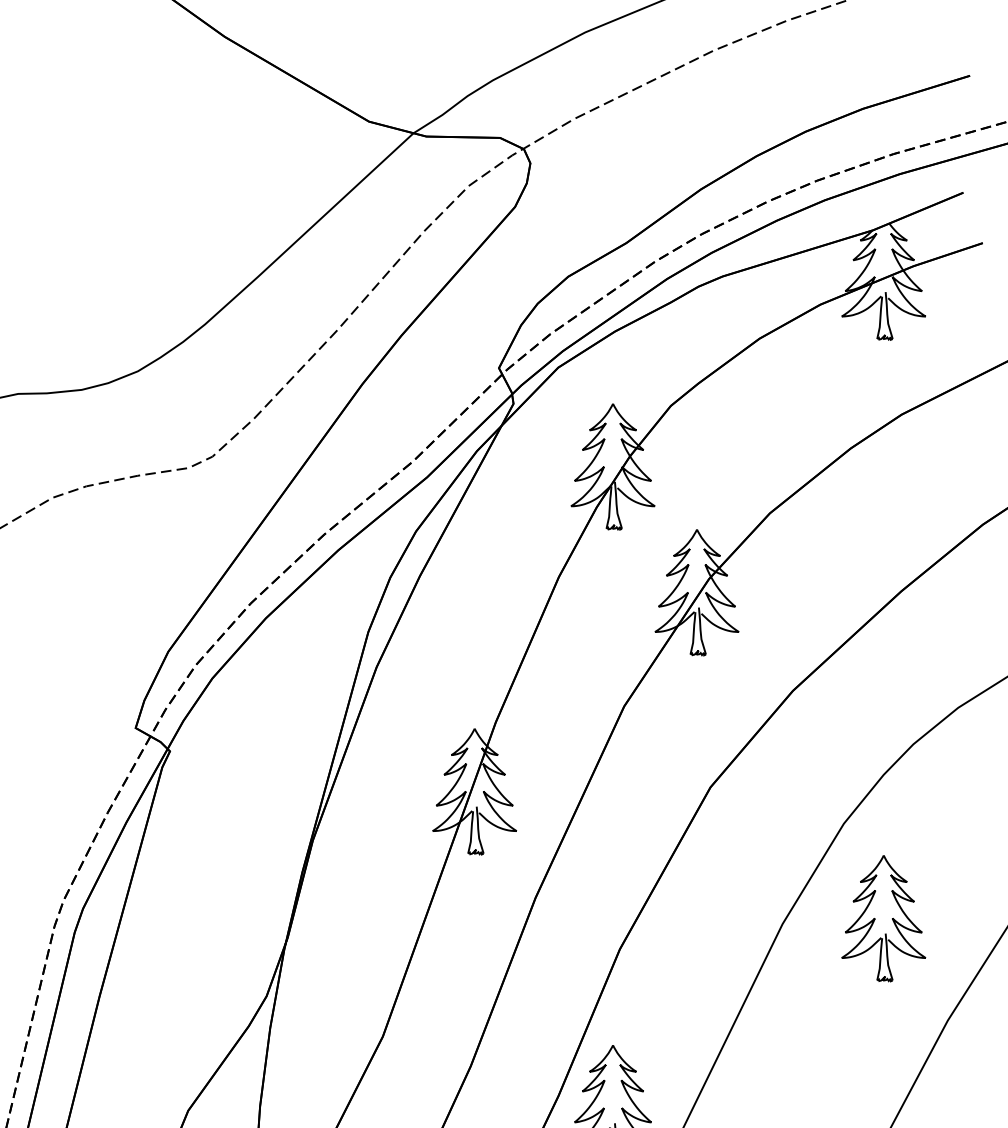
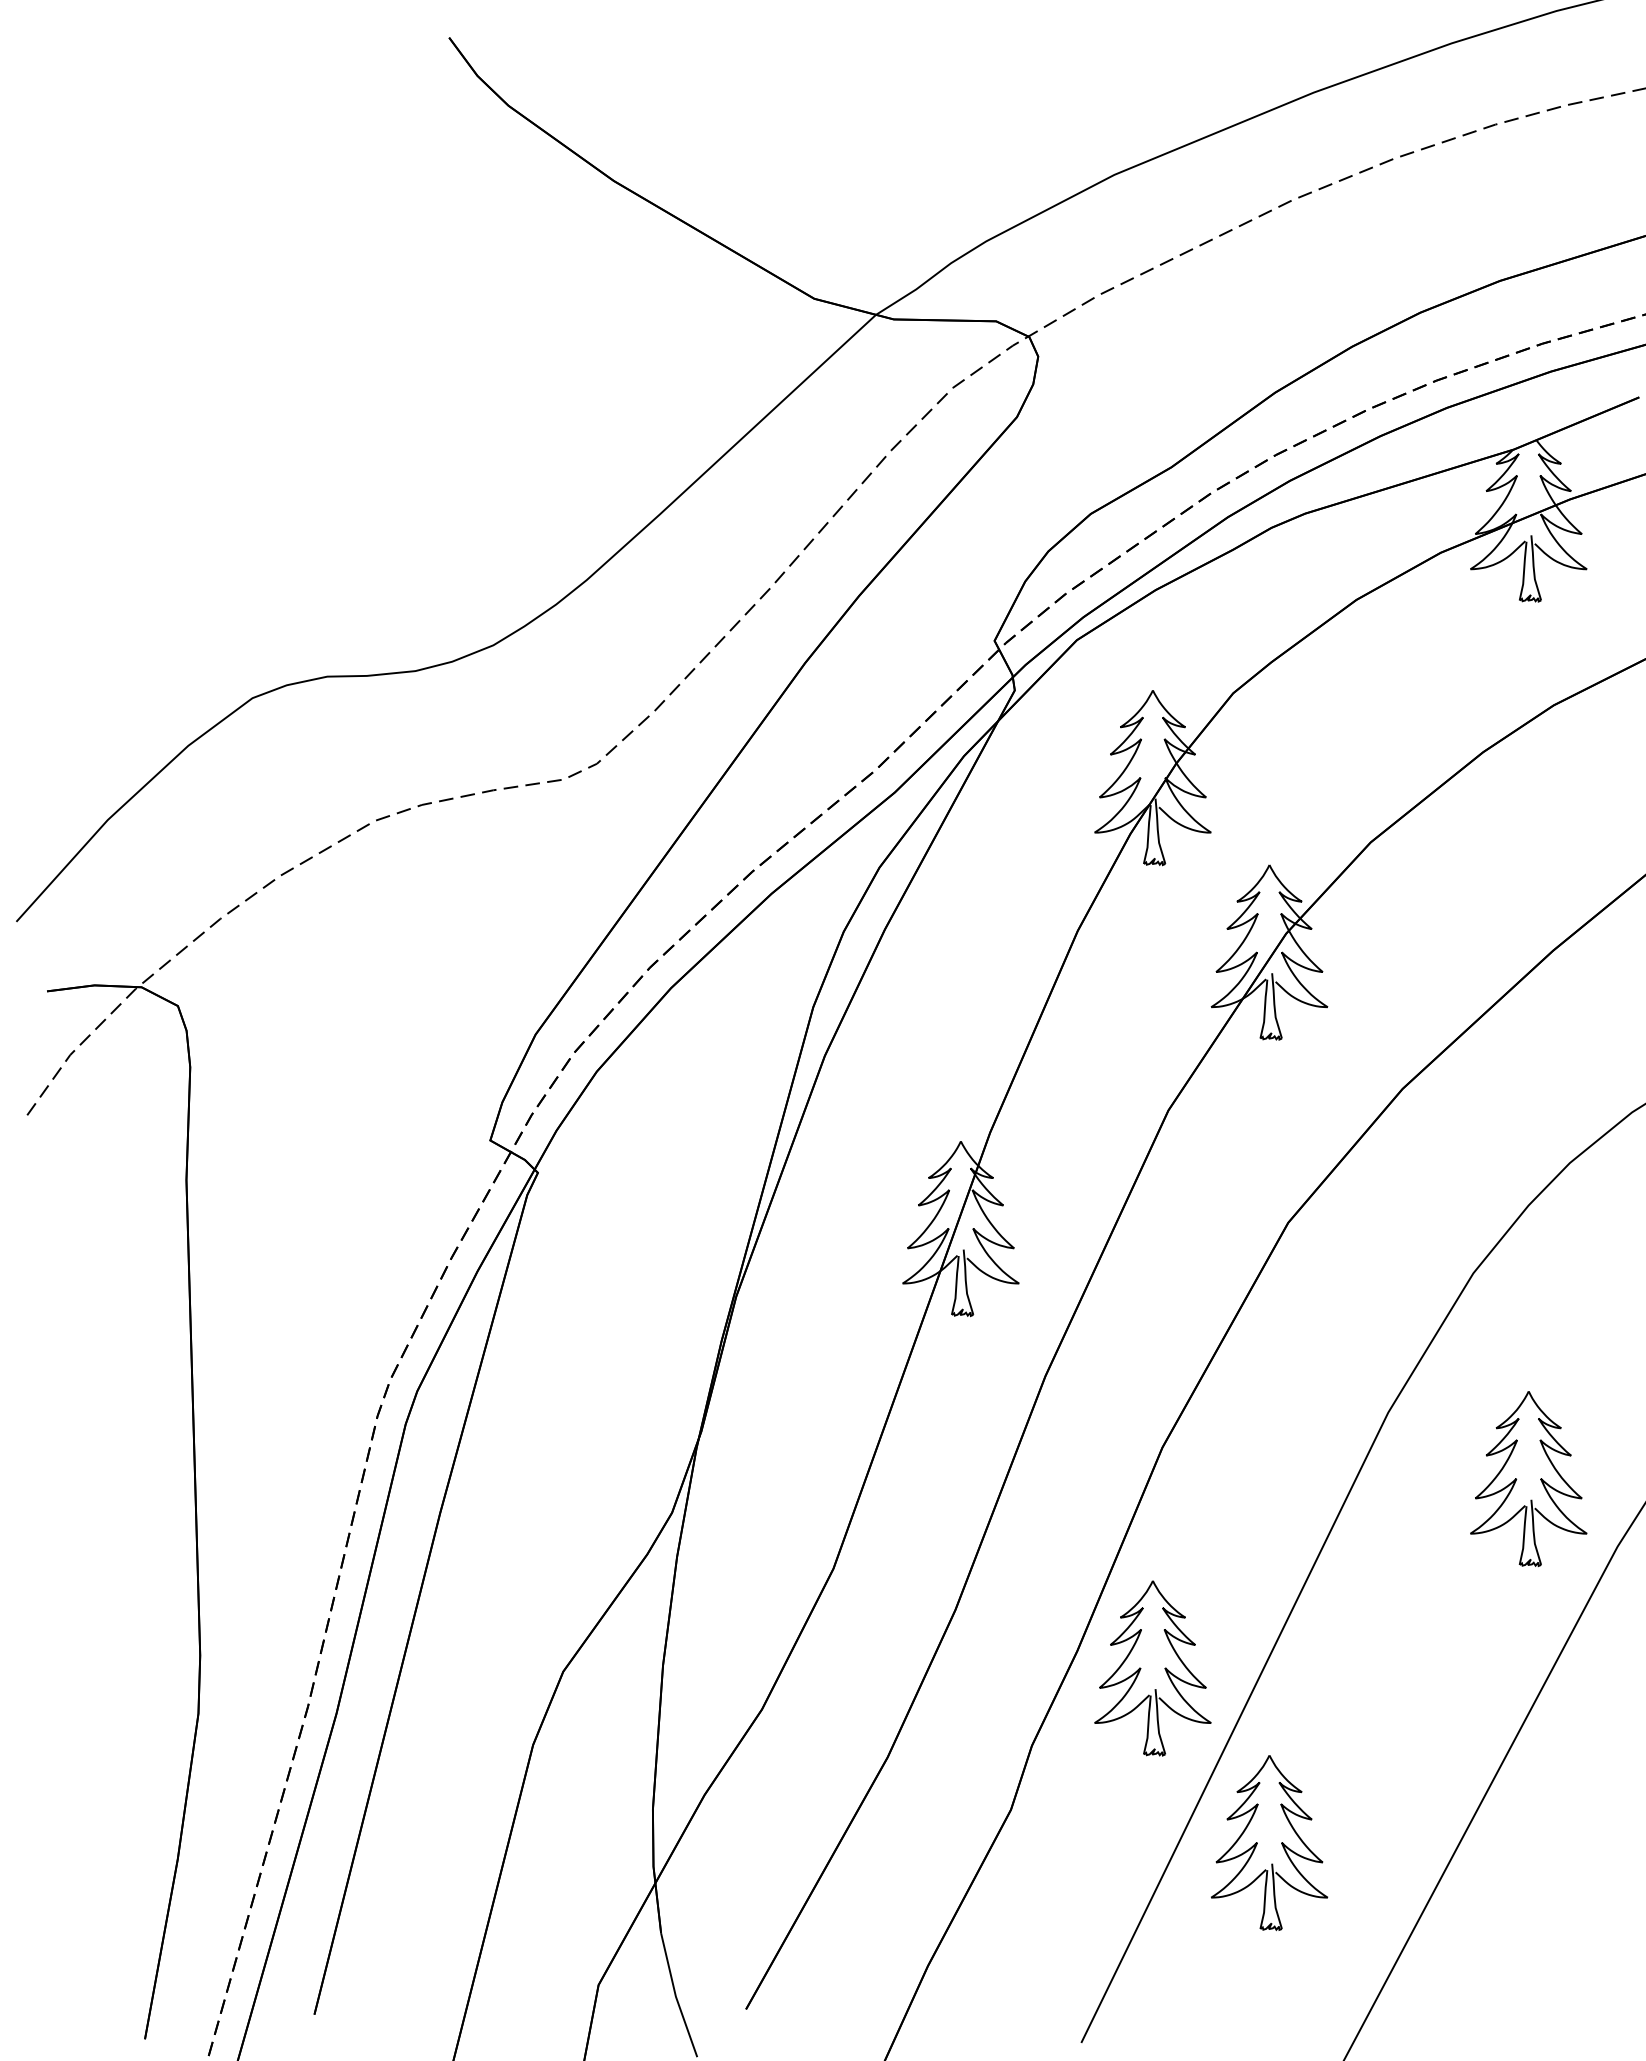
part: (883, 918) -> (1528, 1479), moved

